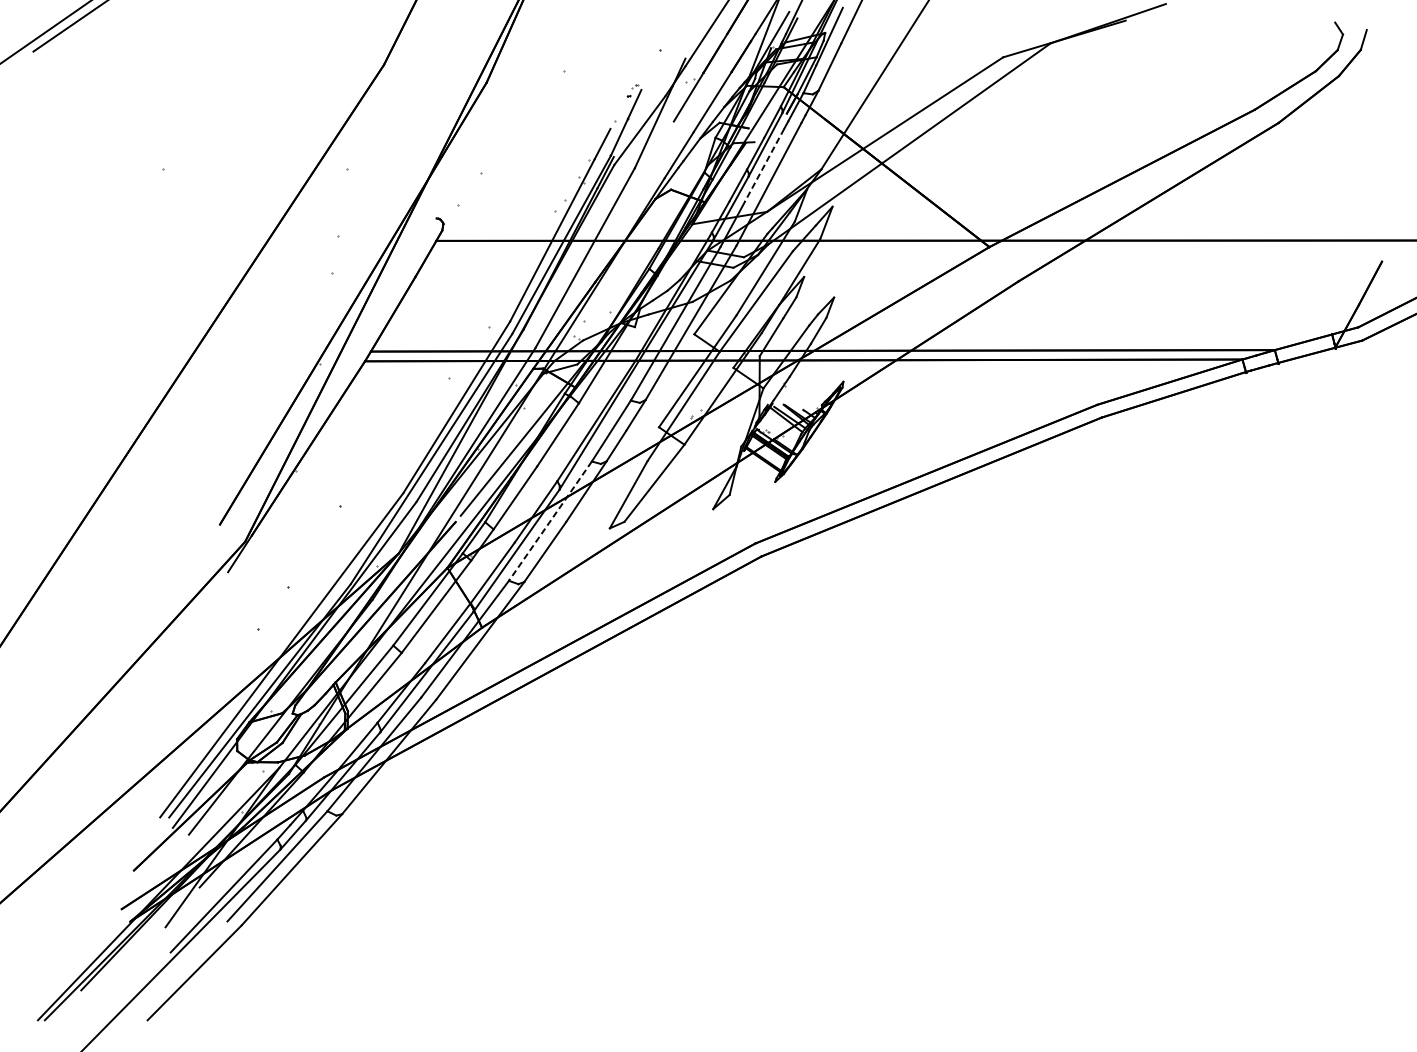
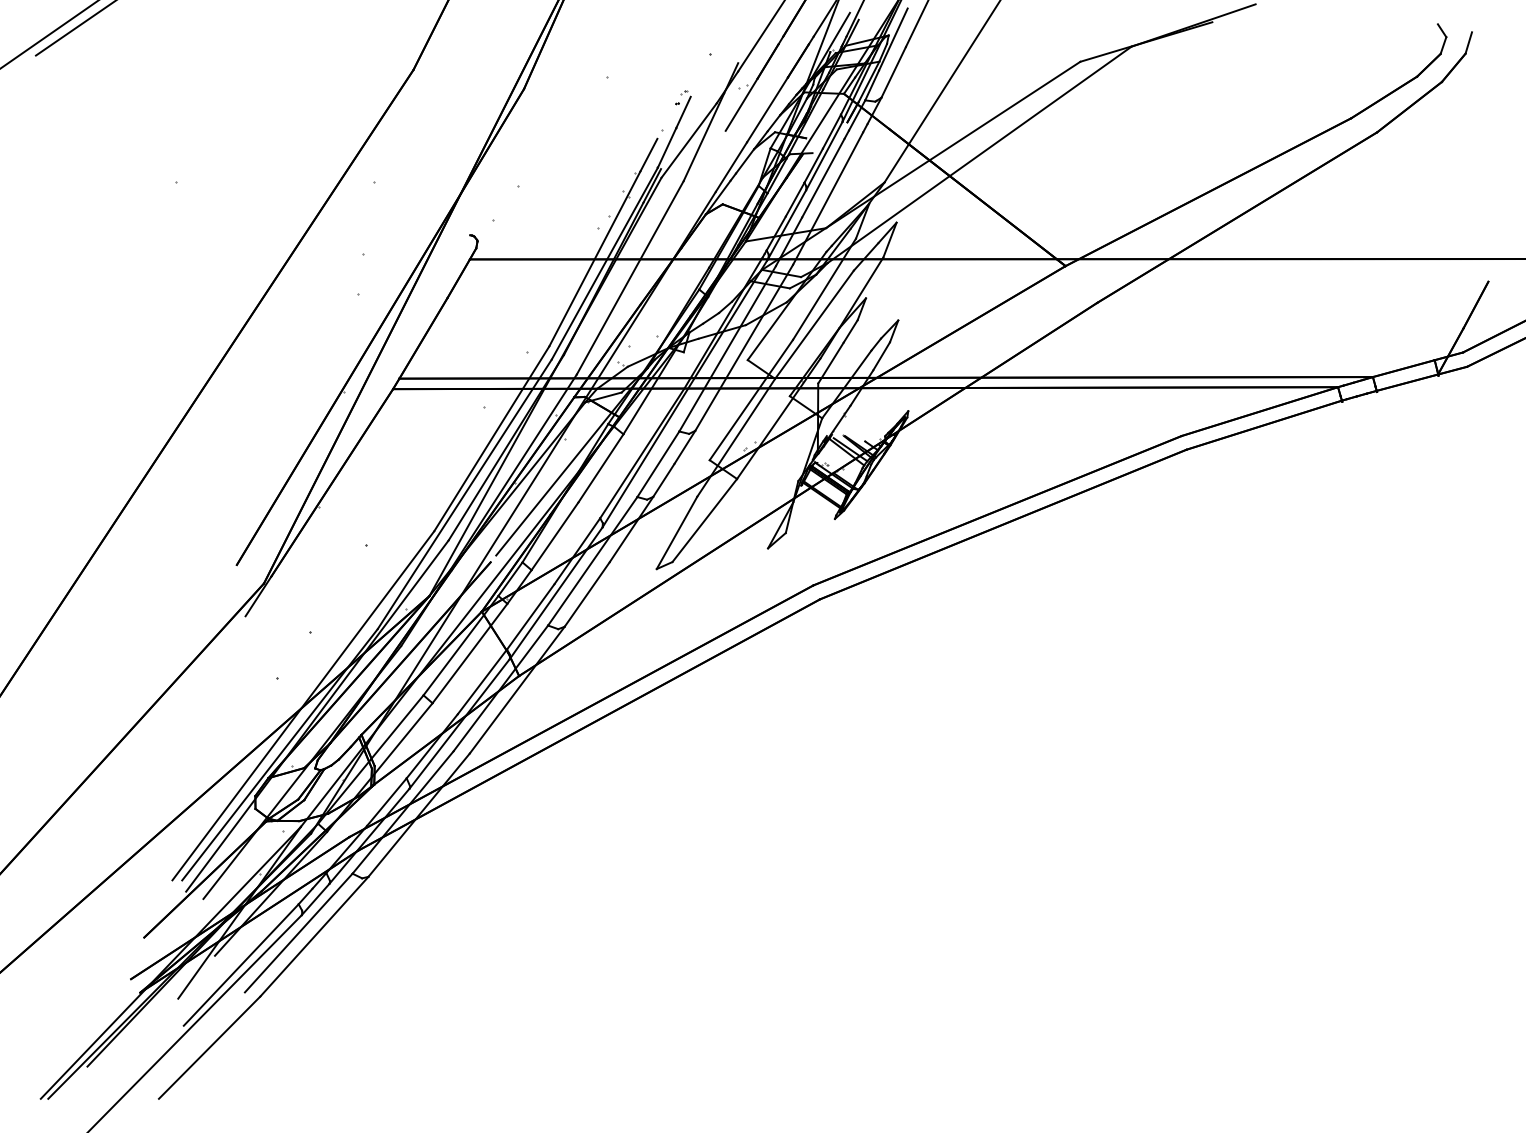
line: (764, 165) -> (823, 178), dashed -> solid
line: (550, 521) -> (592, 561), dashed -> solid

